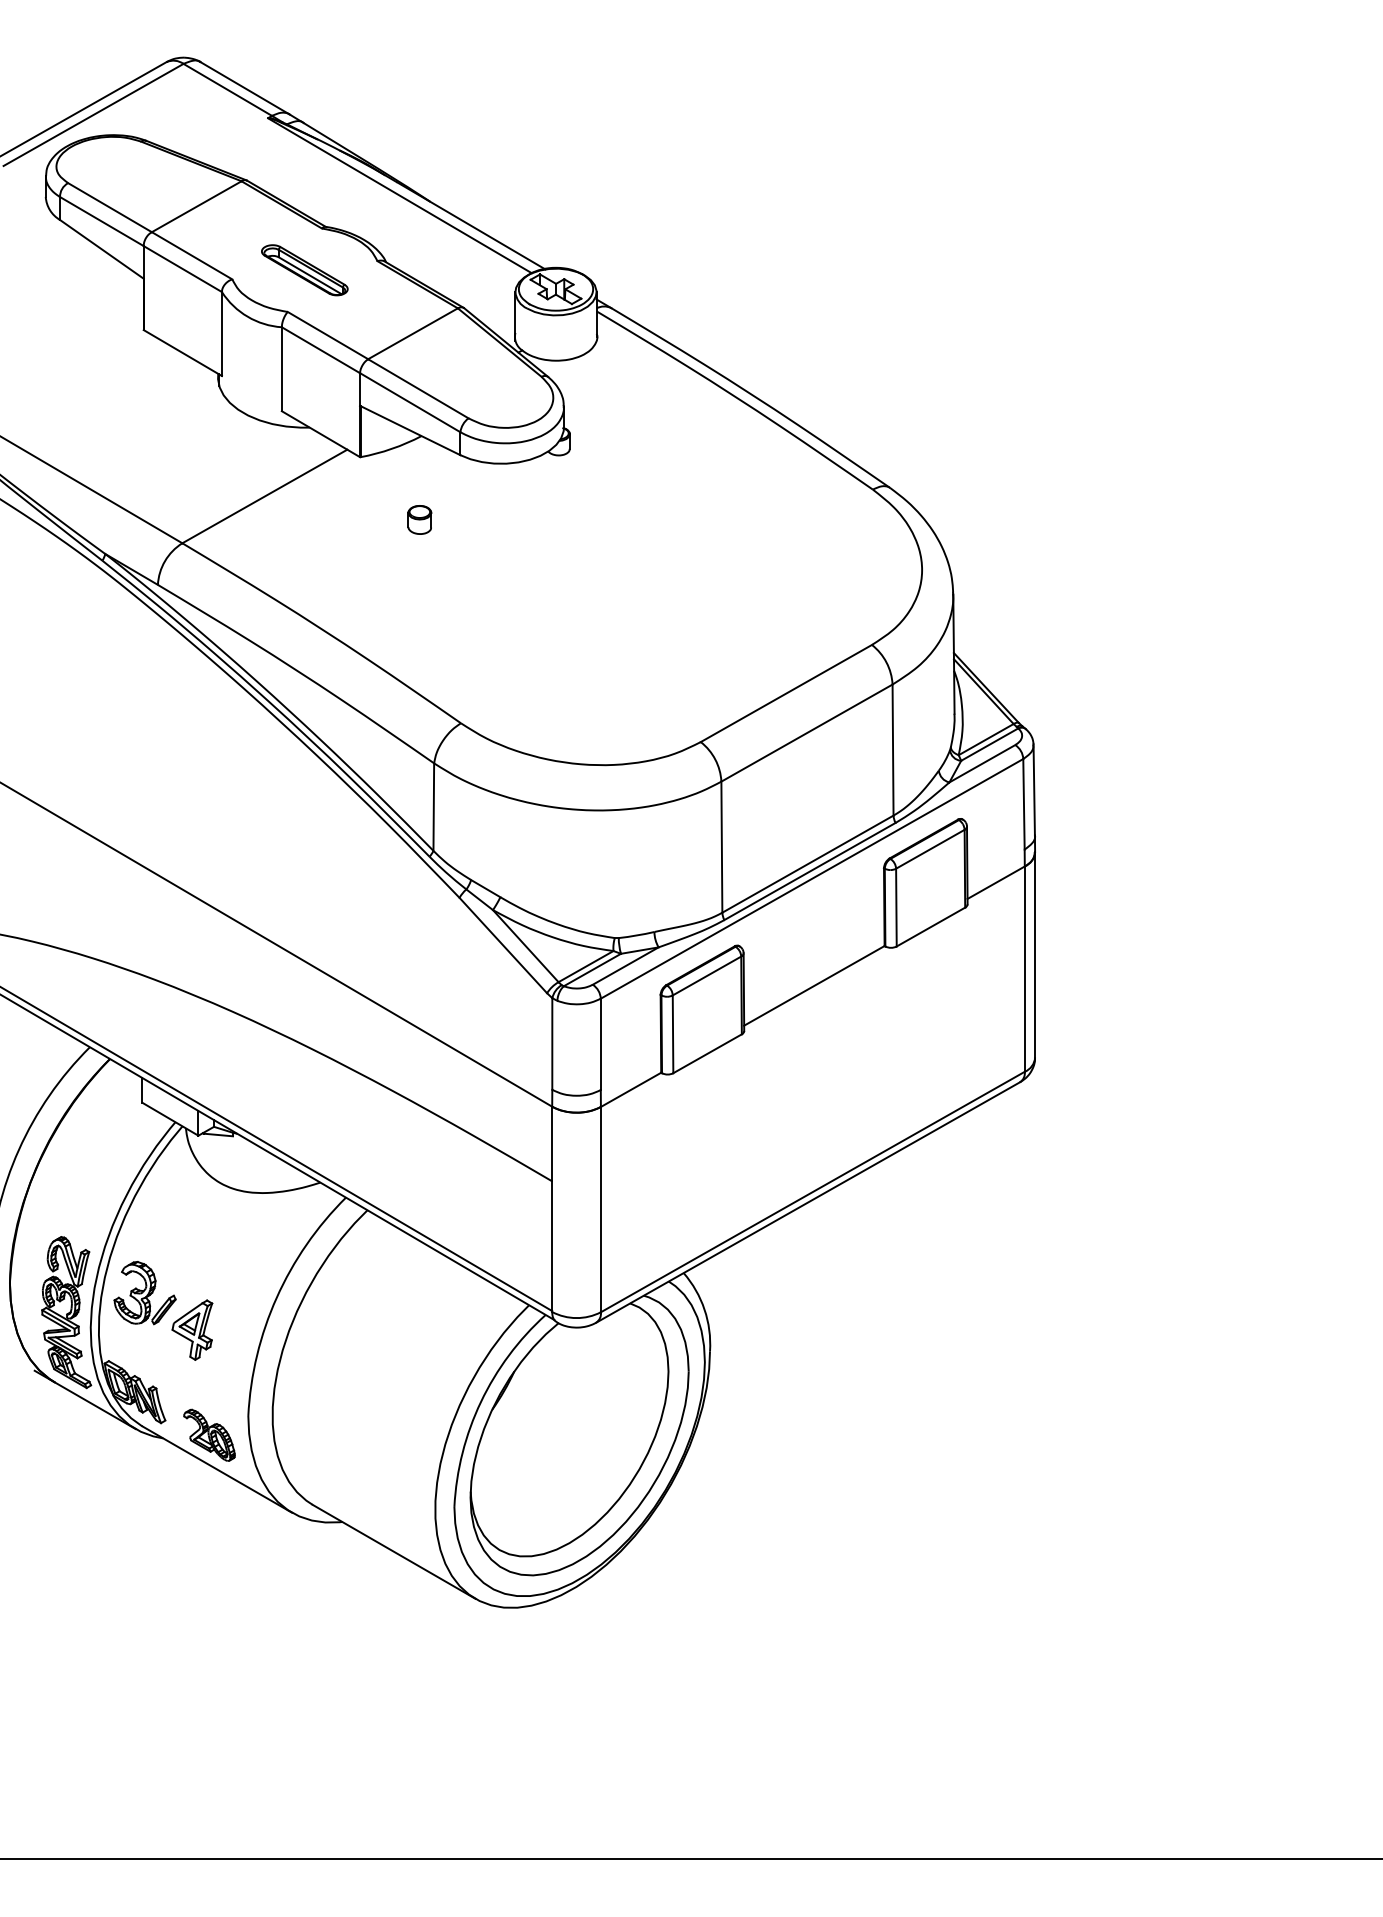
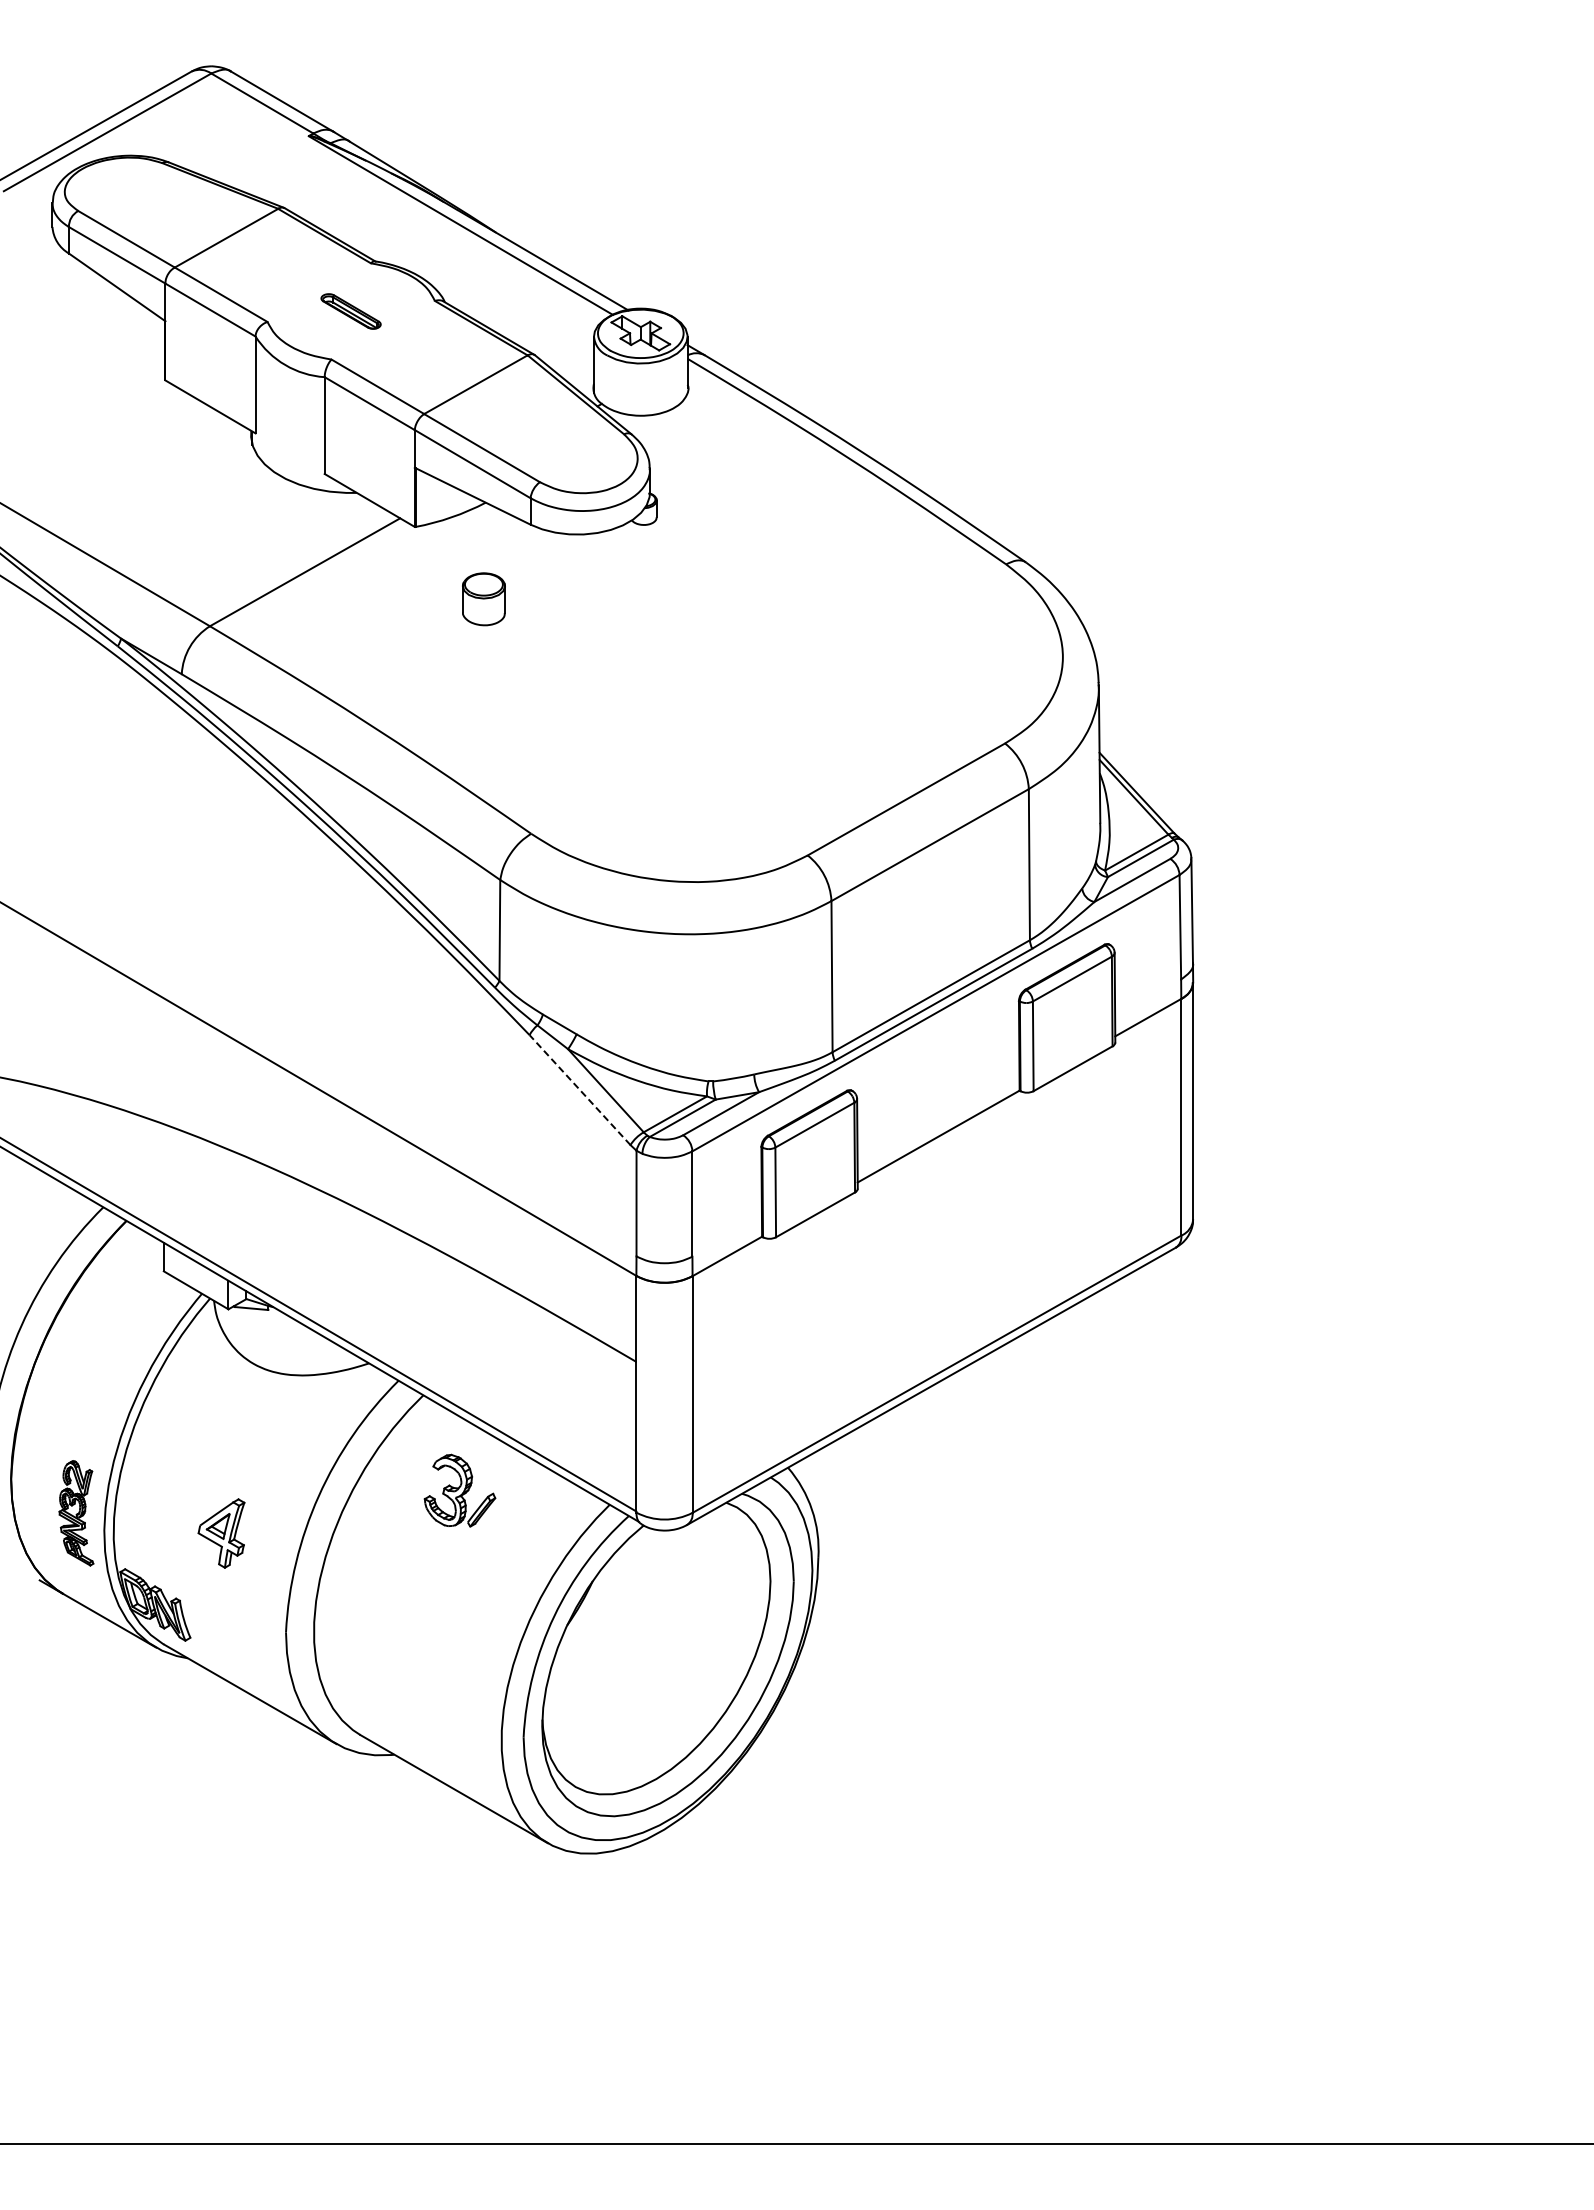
part: (304, 270) -> (350, 311), size x0.6
part: (419, 520) -> (483, 599), size x1.6
line: (503, 945) -> (580, 1090), solid -> dashed
part: (144, 1292) -> (459, 1490), moved
part: (66, 1312) -> (76, 1513), size x0.6
part: (209, 1435) -> (241, 1654), removed

